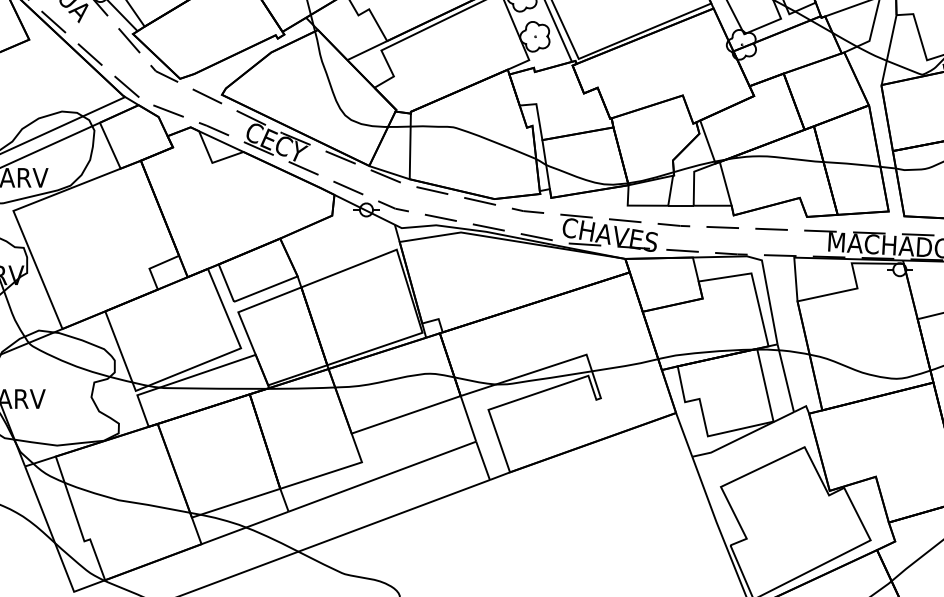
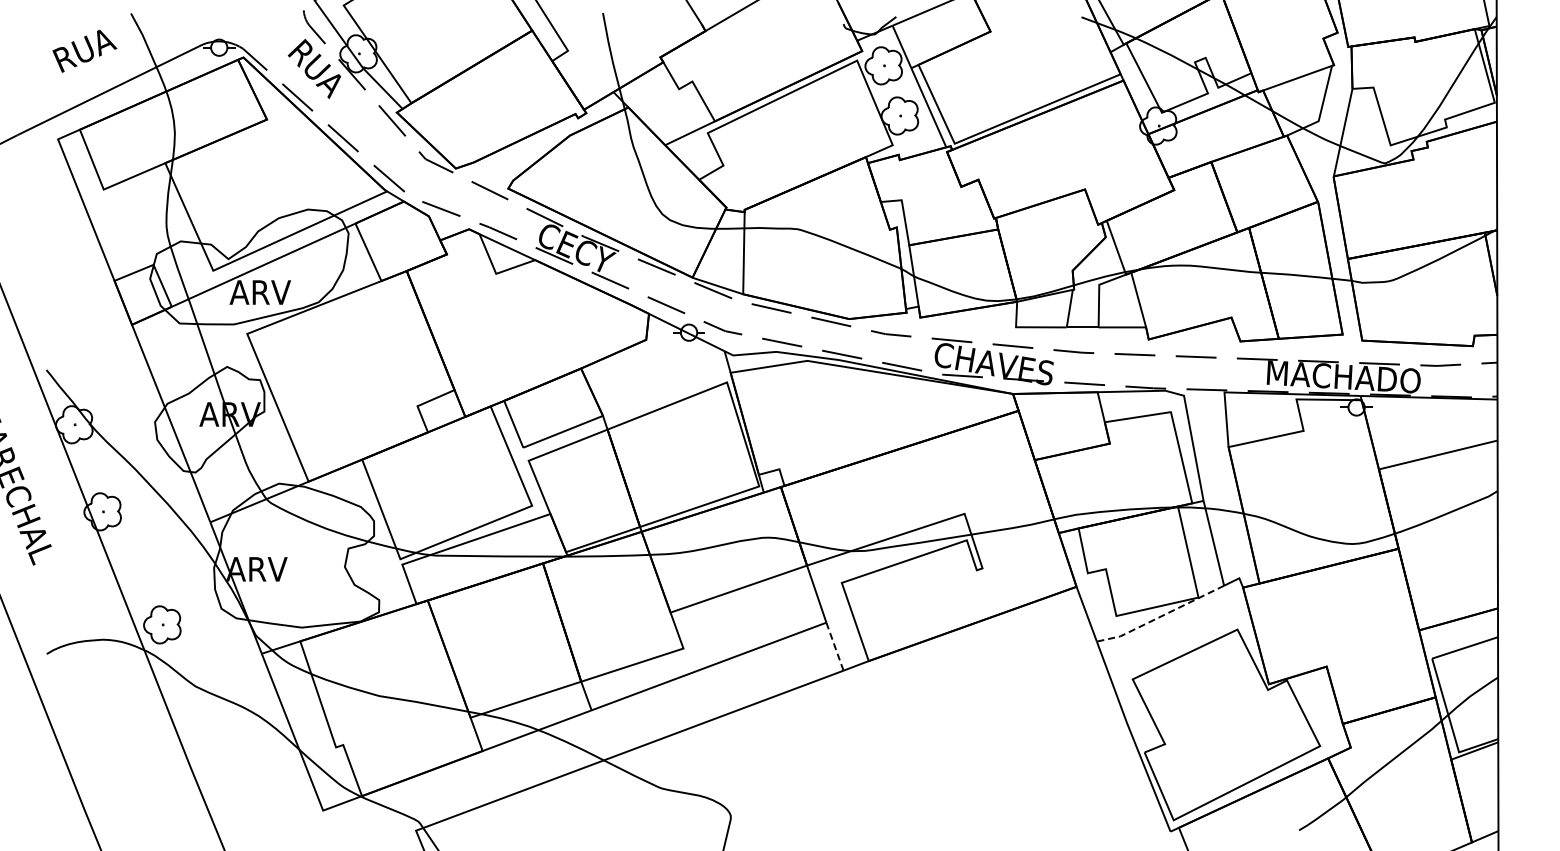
line: (743, 436) -> (1160, 616), solid -> dashed
line: (483, 461) -> (835, 647), solid -> dashed

